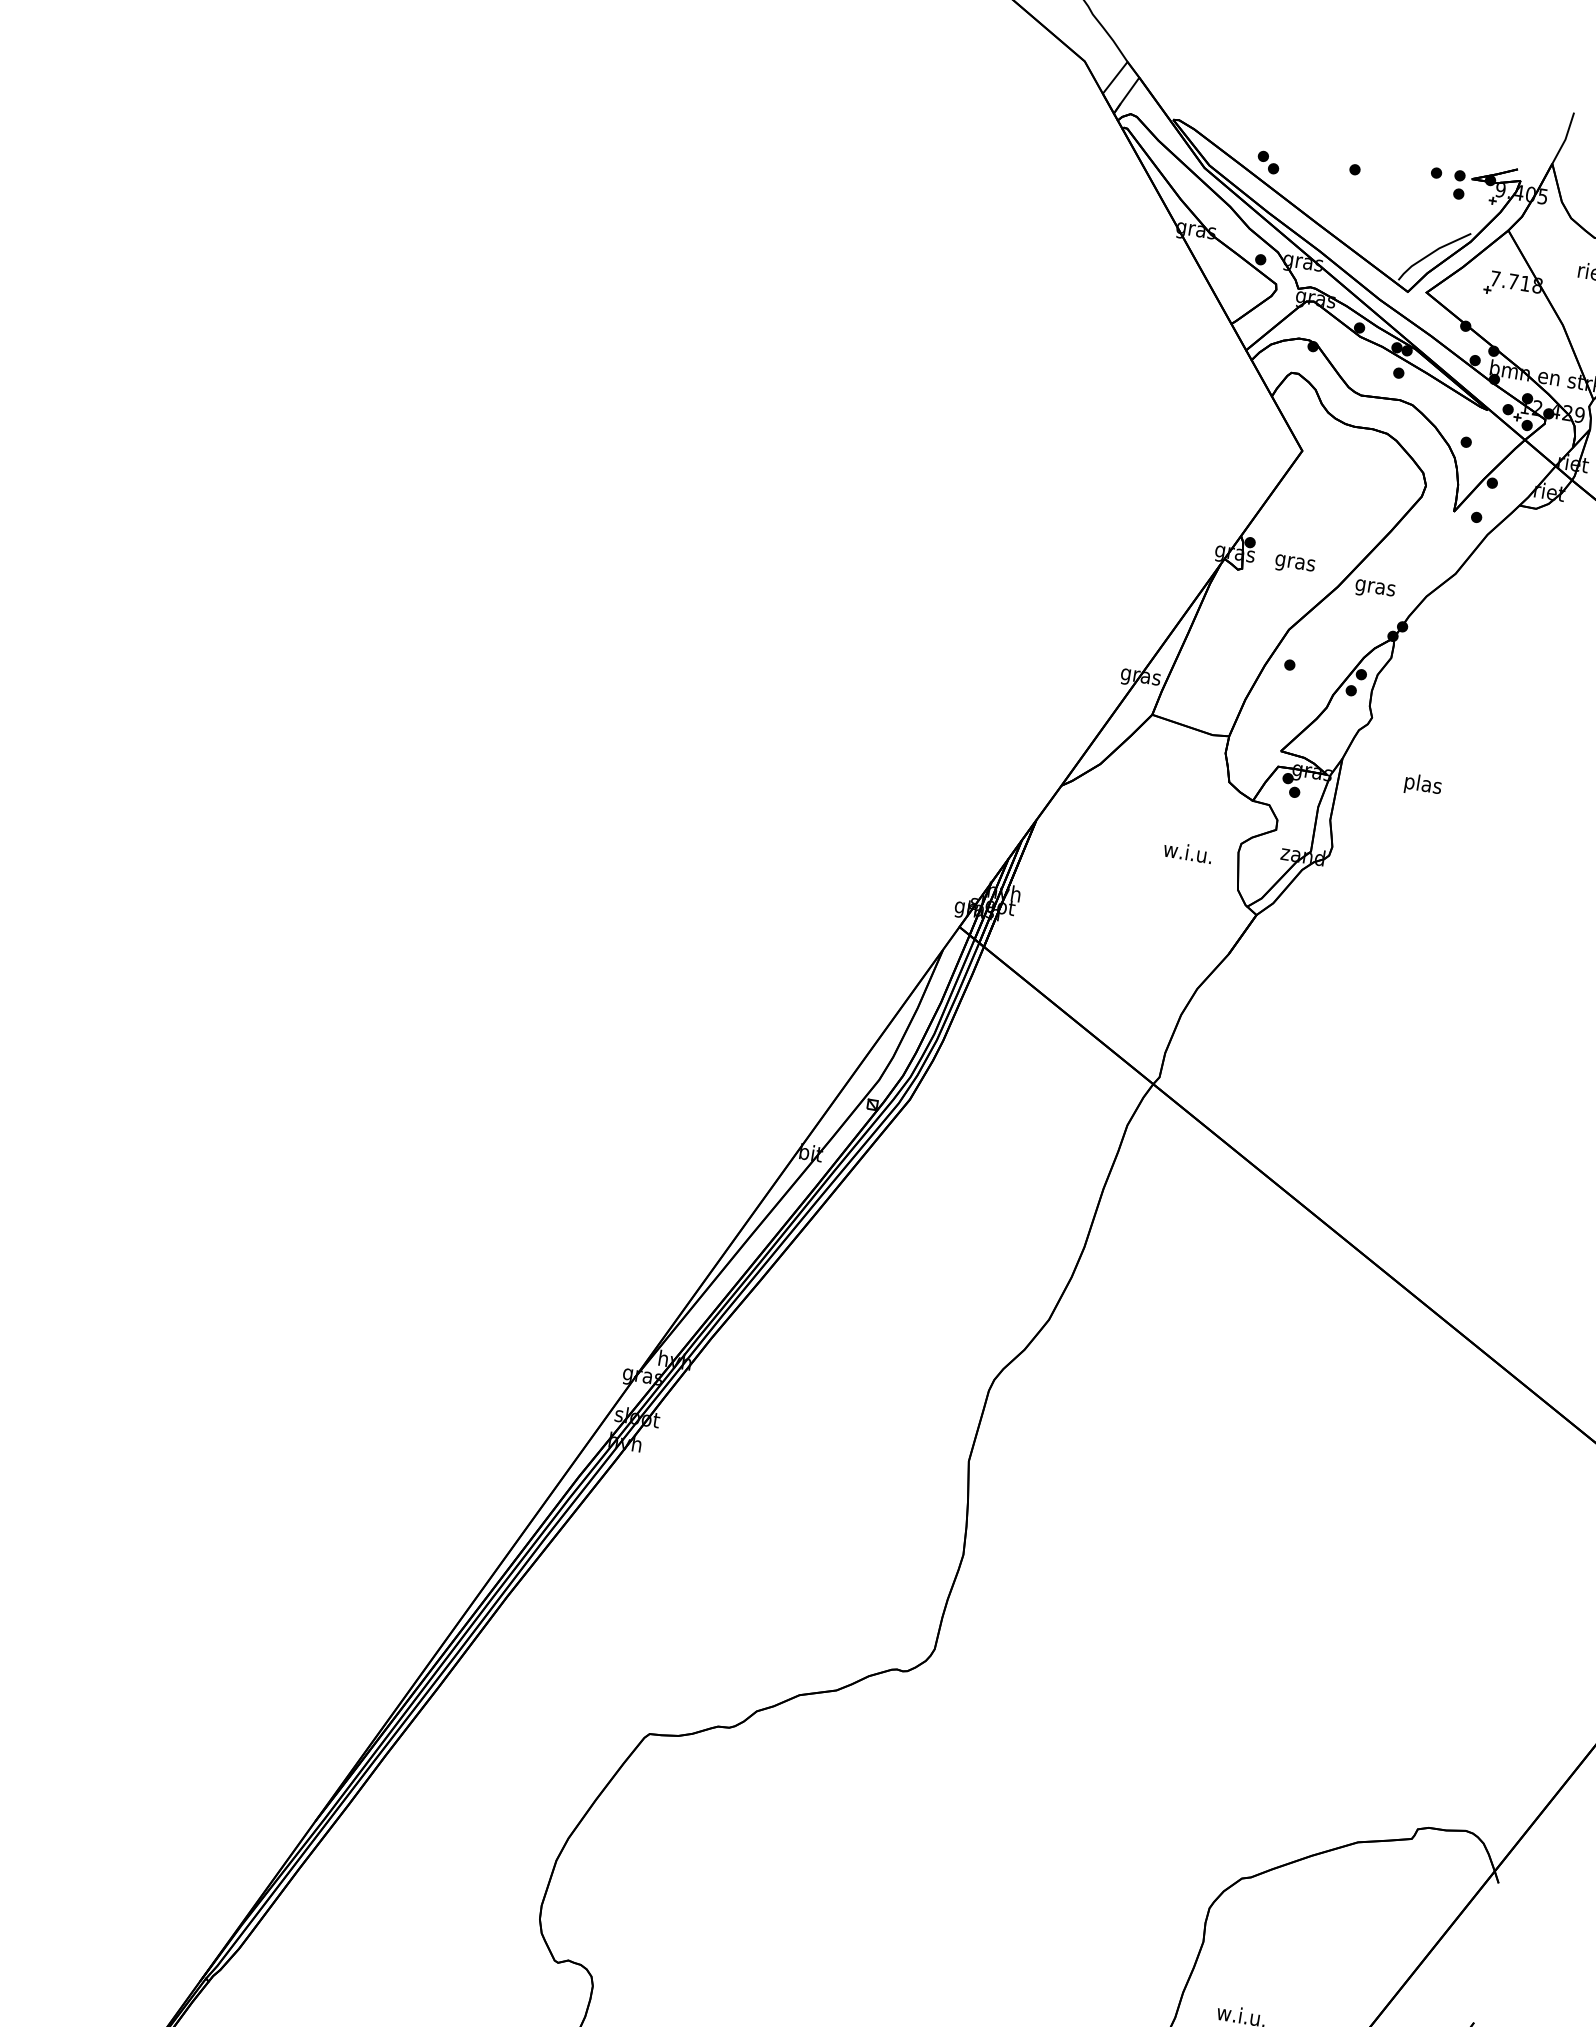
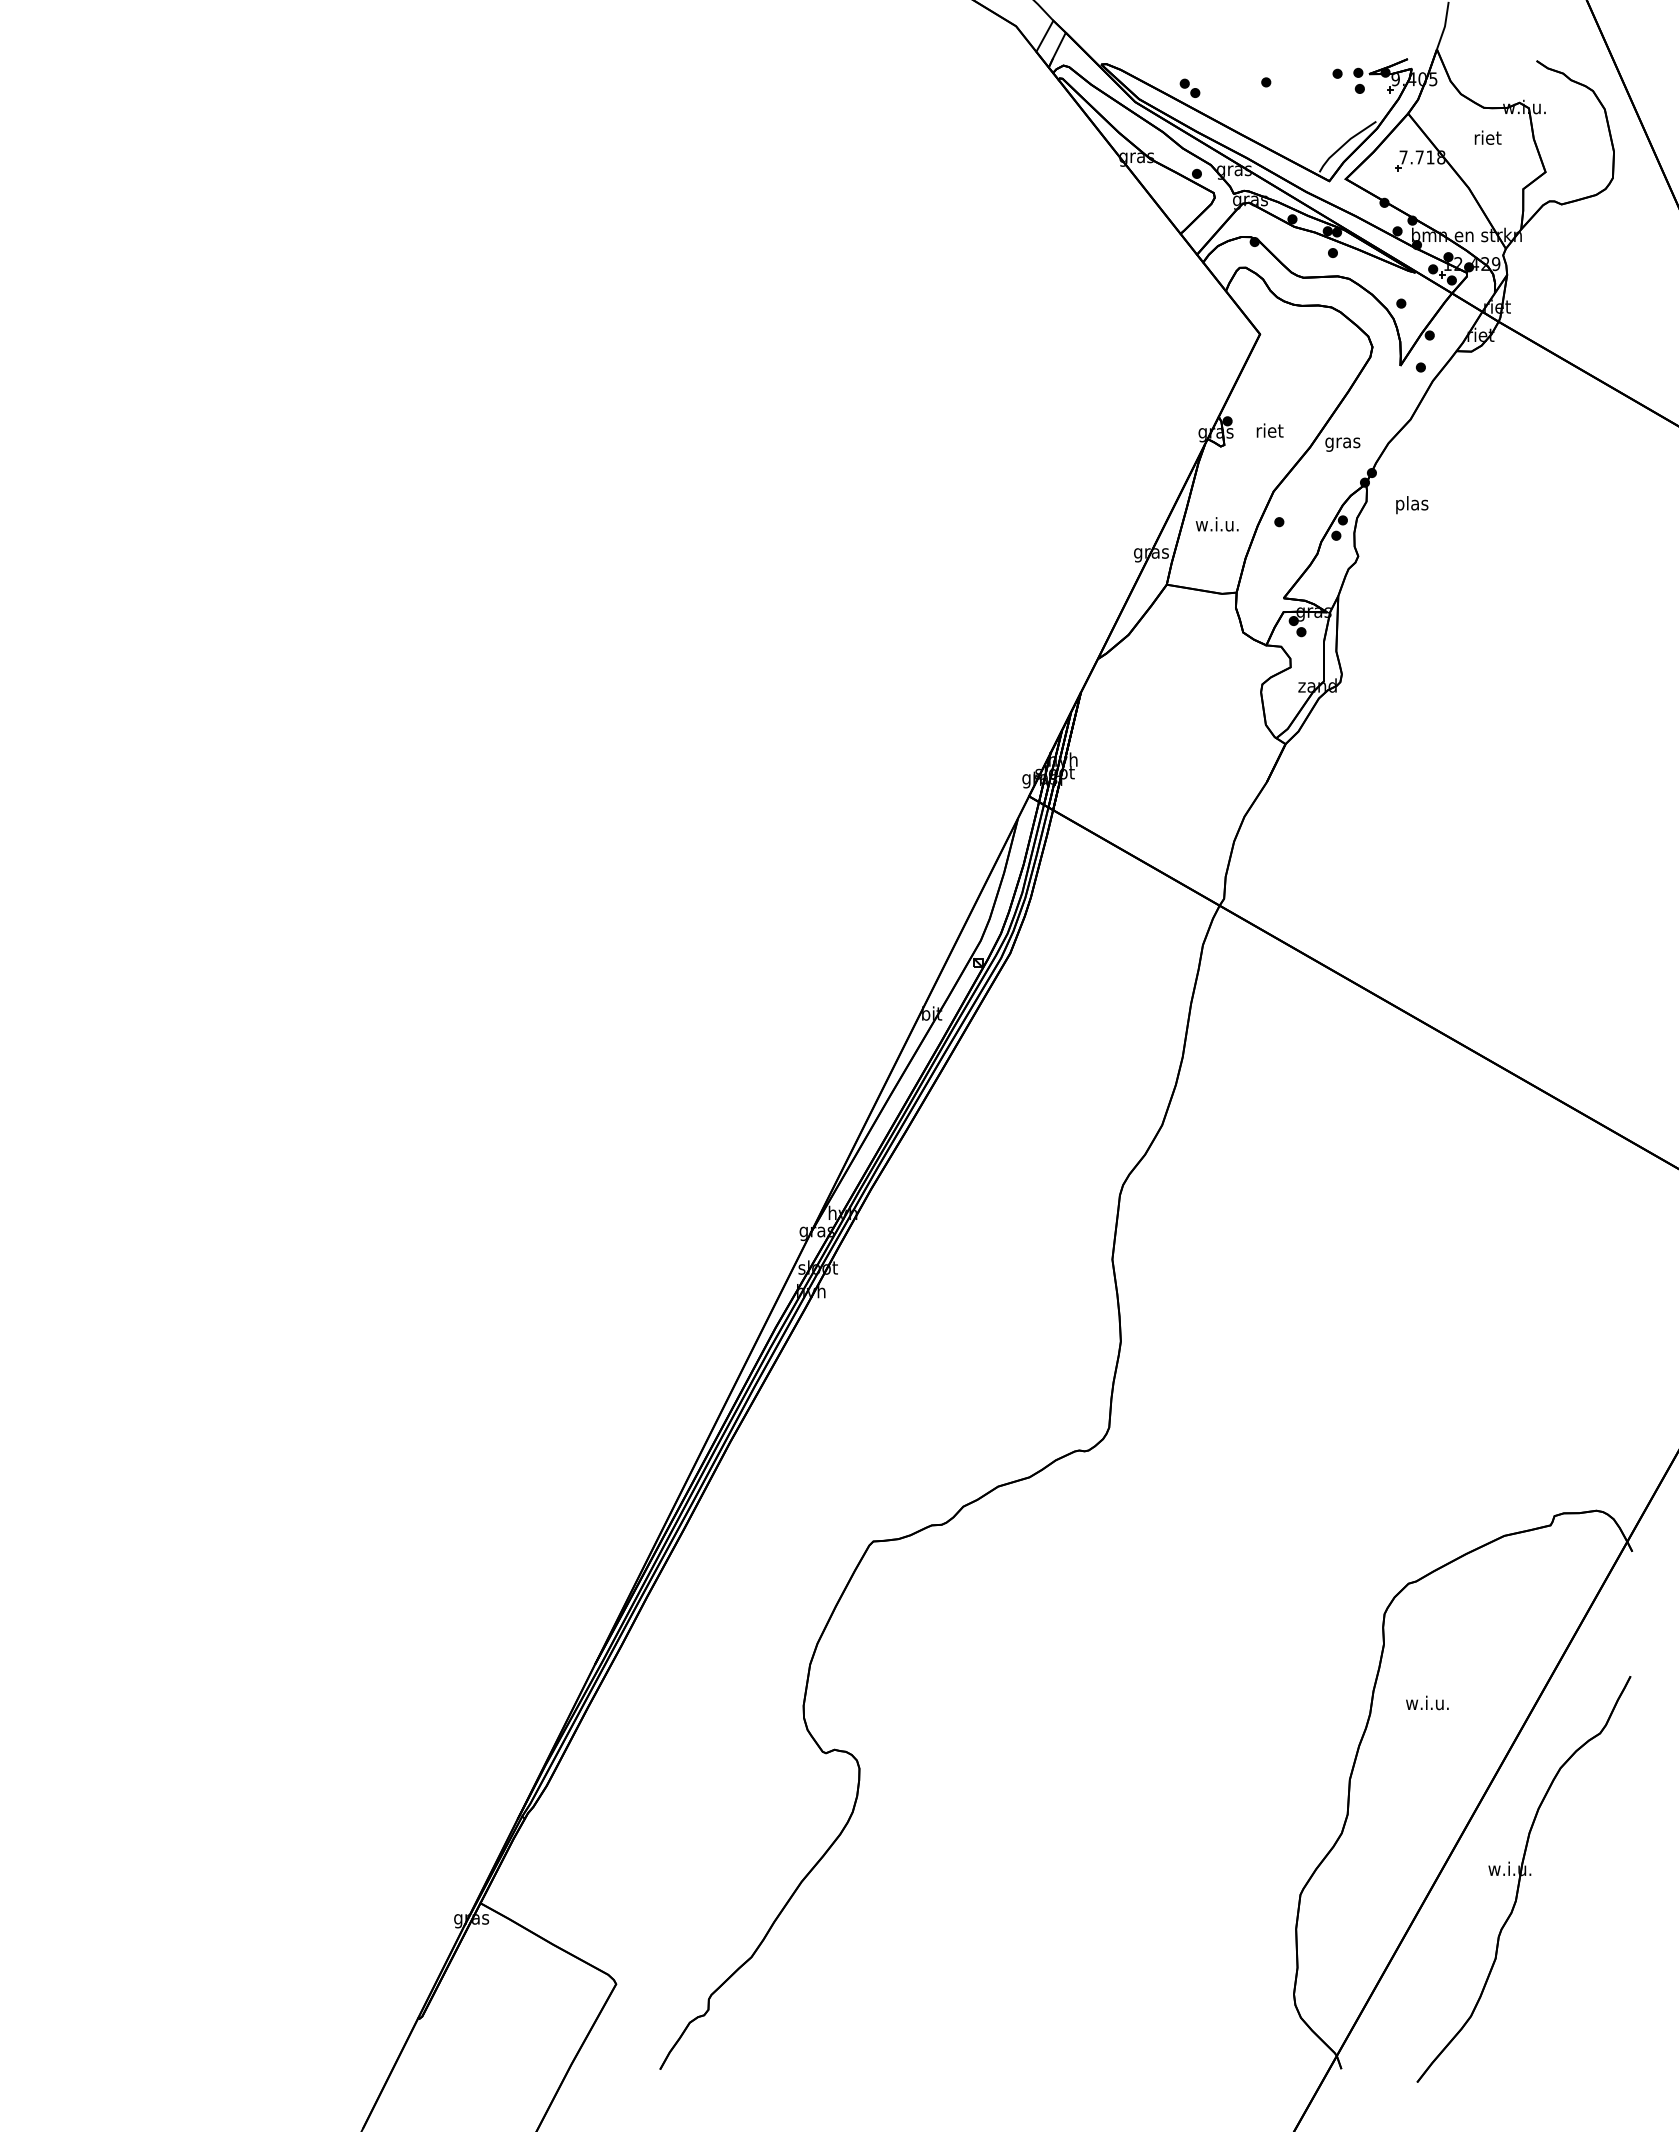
text: (1295, 562) -> (1269, 432), gras -> riet
text: (1423, 786) -> (1412, 505), moved
text: (1187, 852) -> (1216, 524), moved

